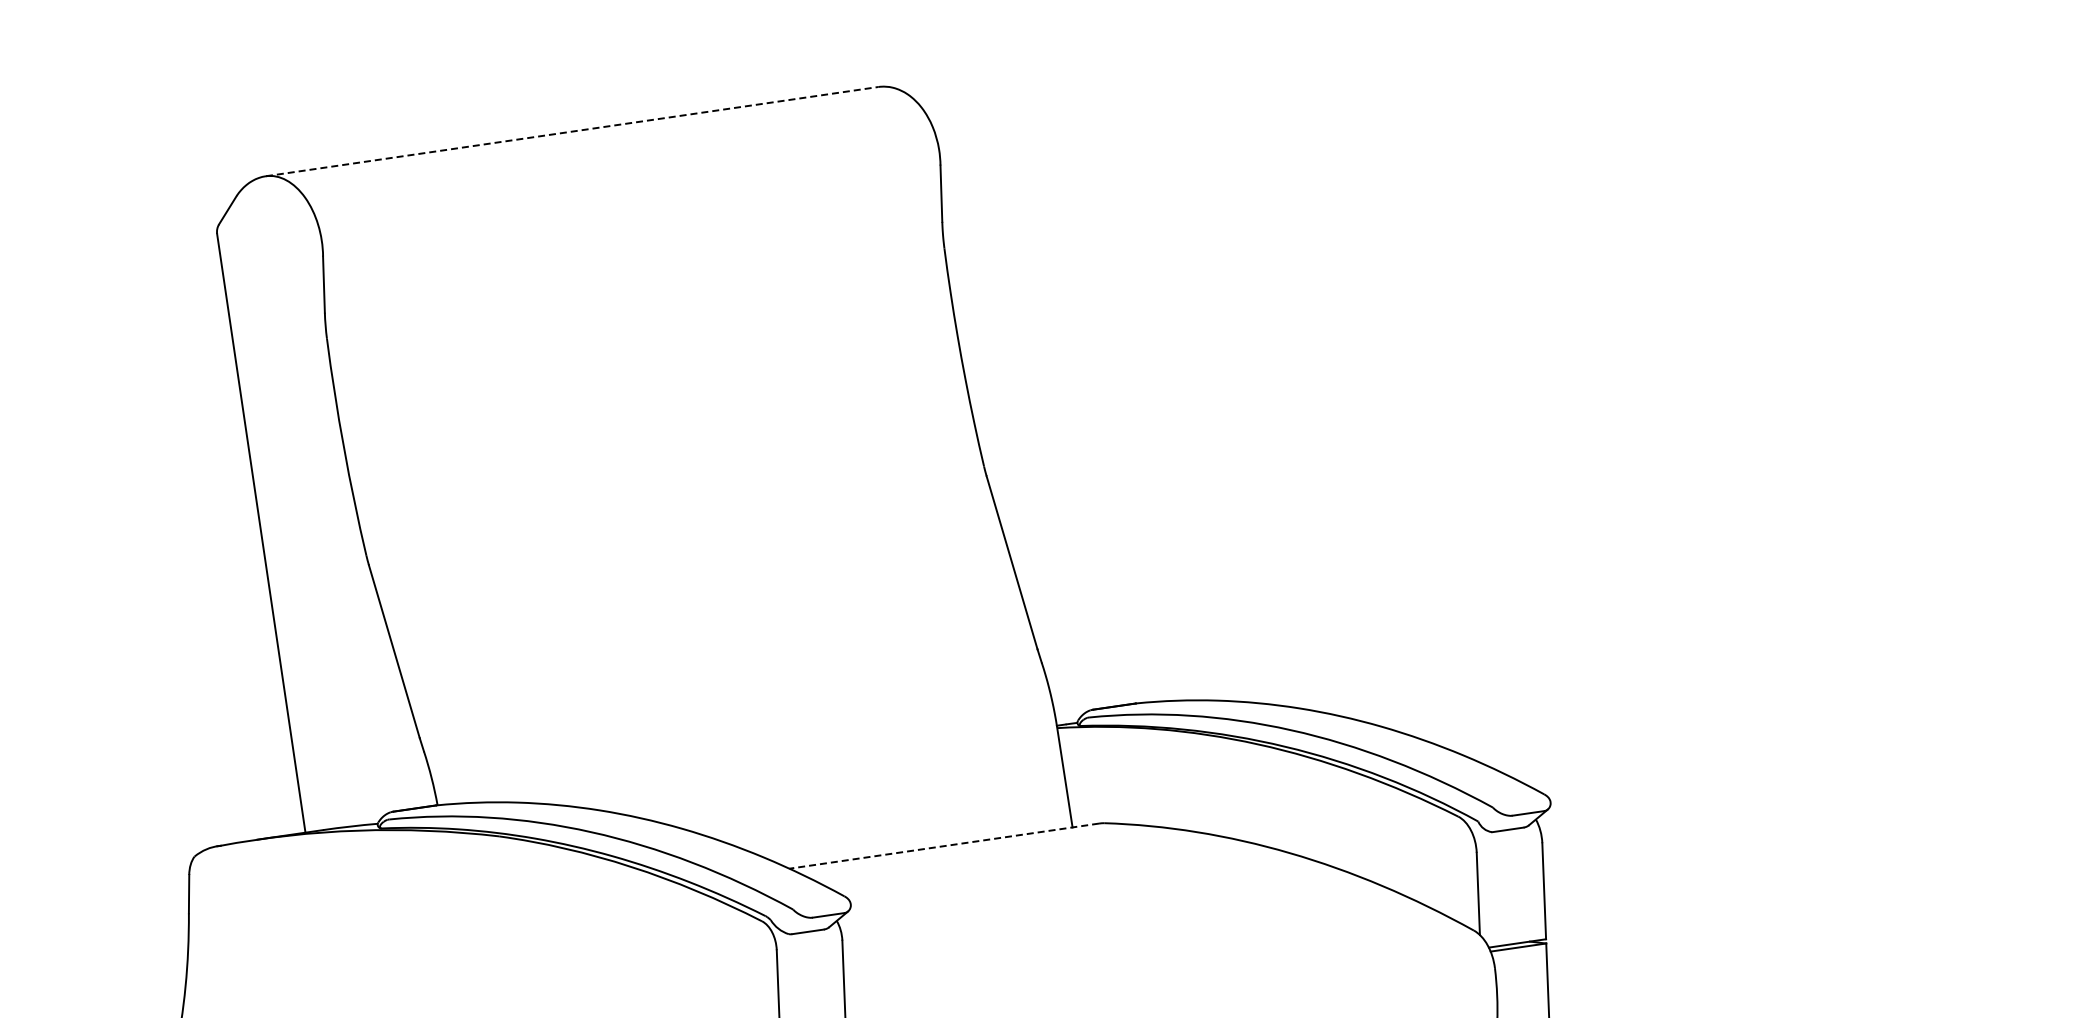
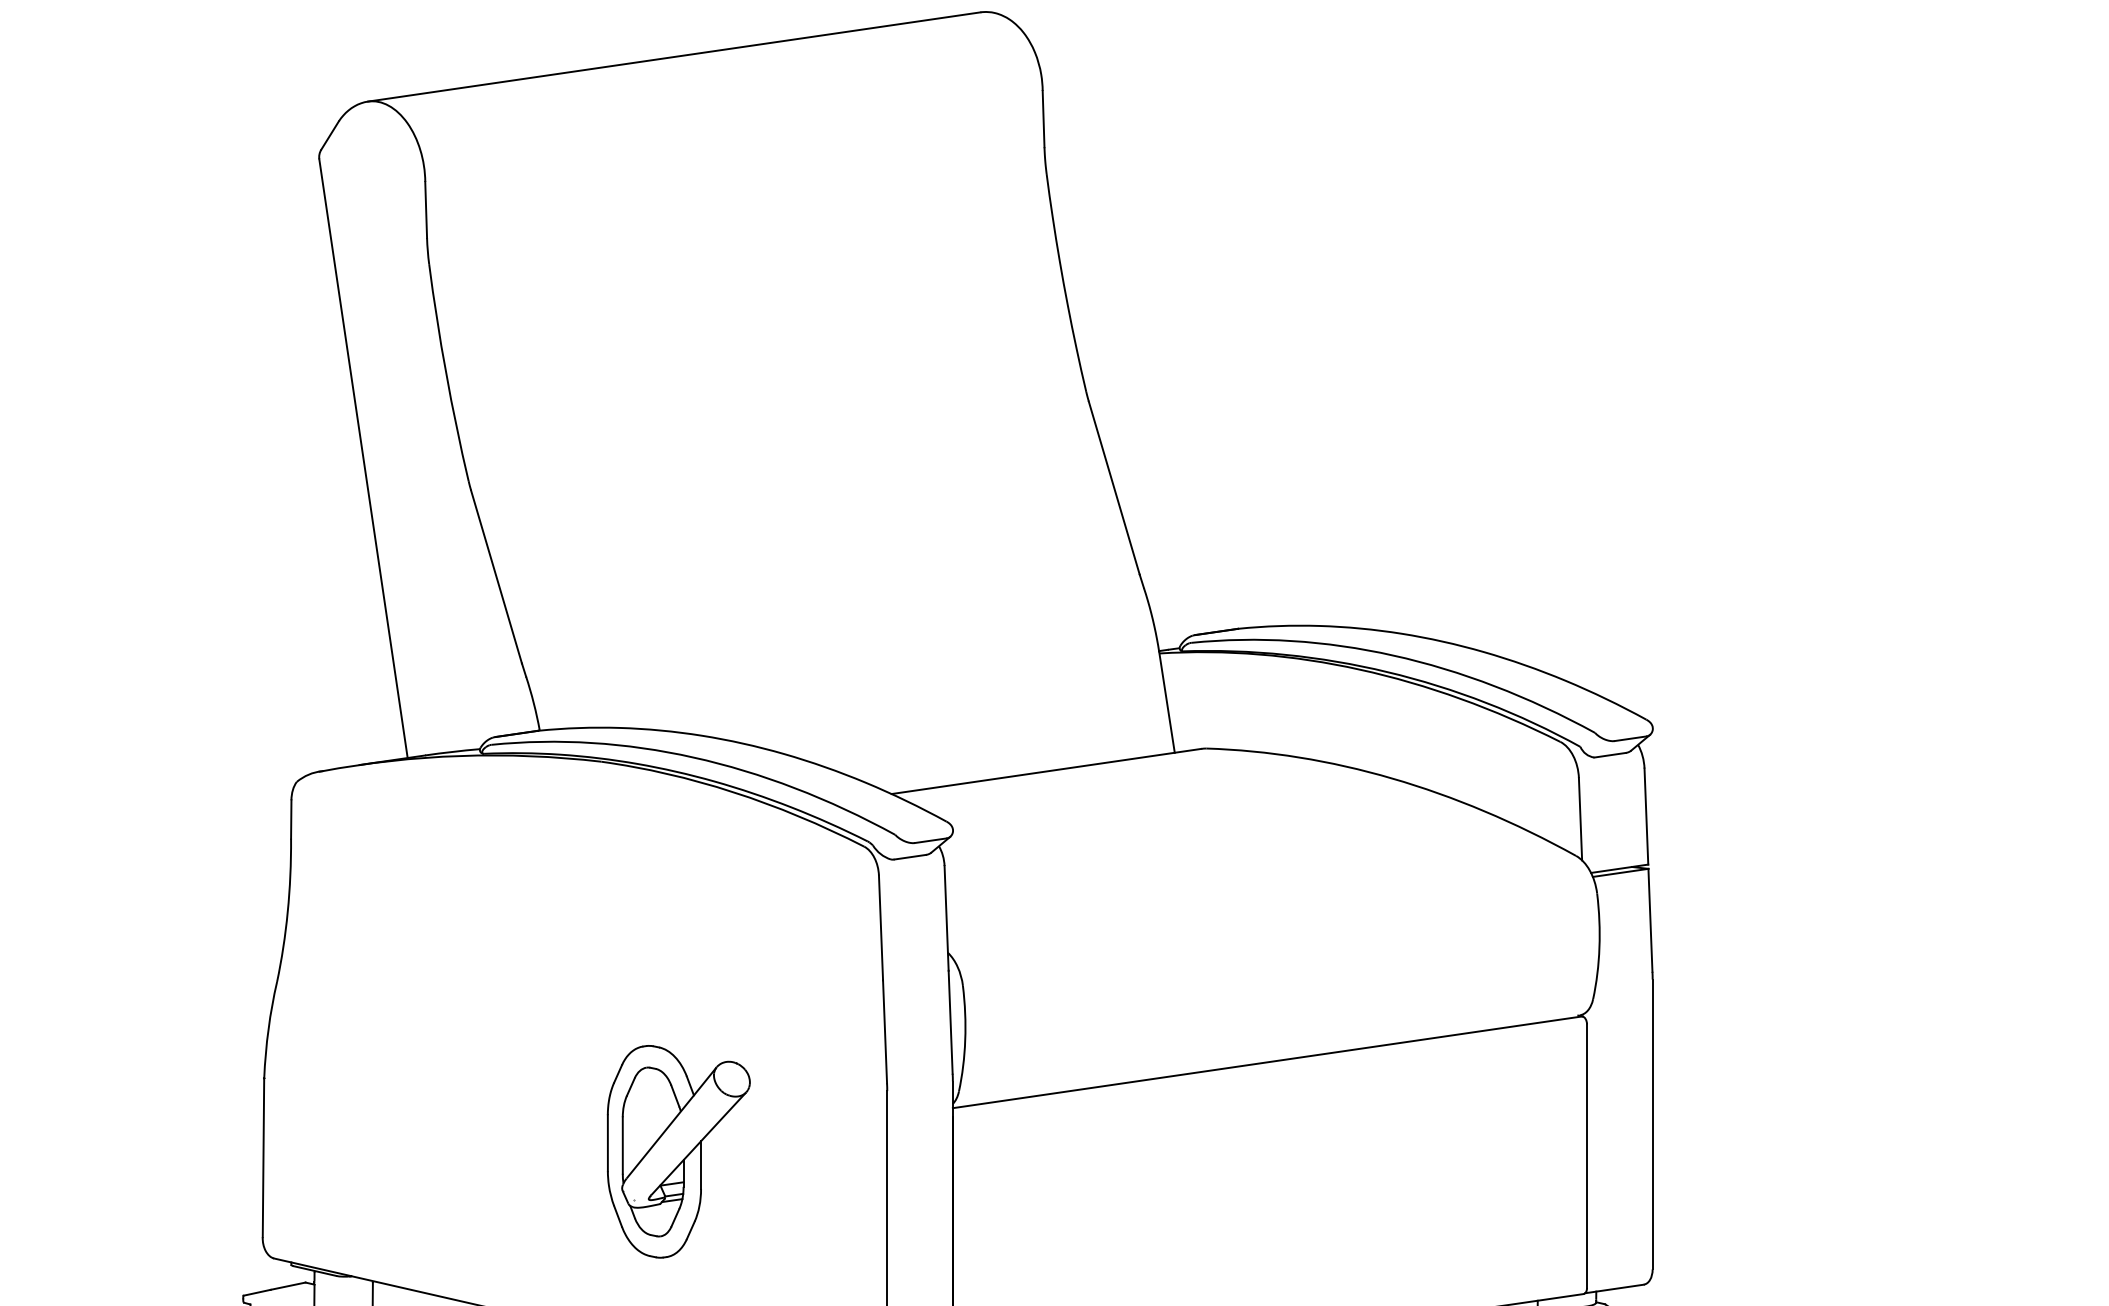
line: (572, 131) -> (674, 56), dashed -> solid
line: (943, 846) -> (1045, 771), dashed -> solid

